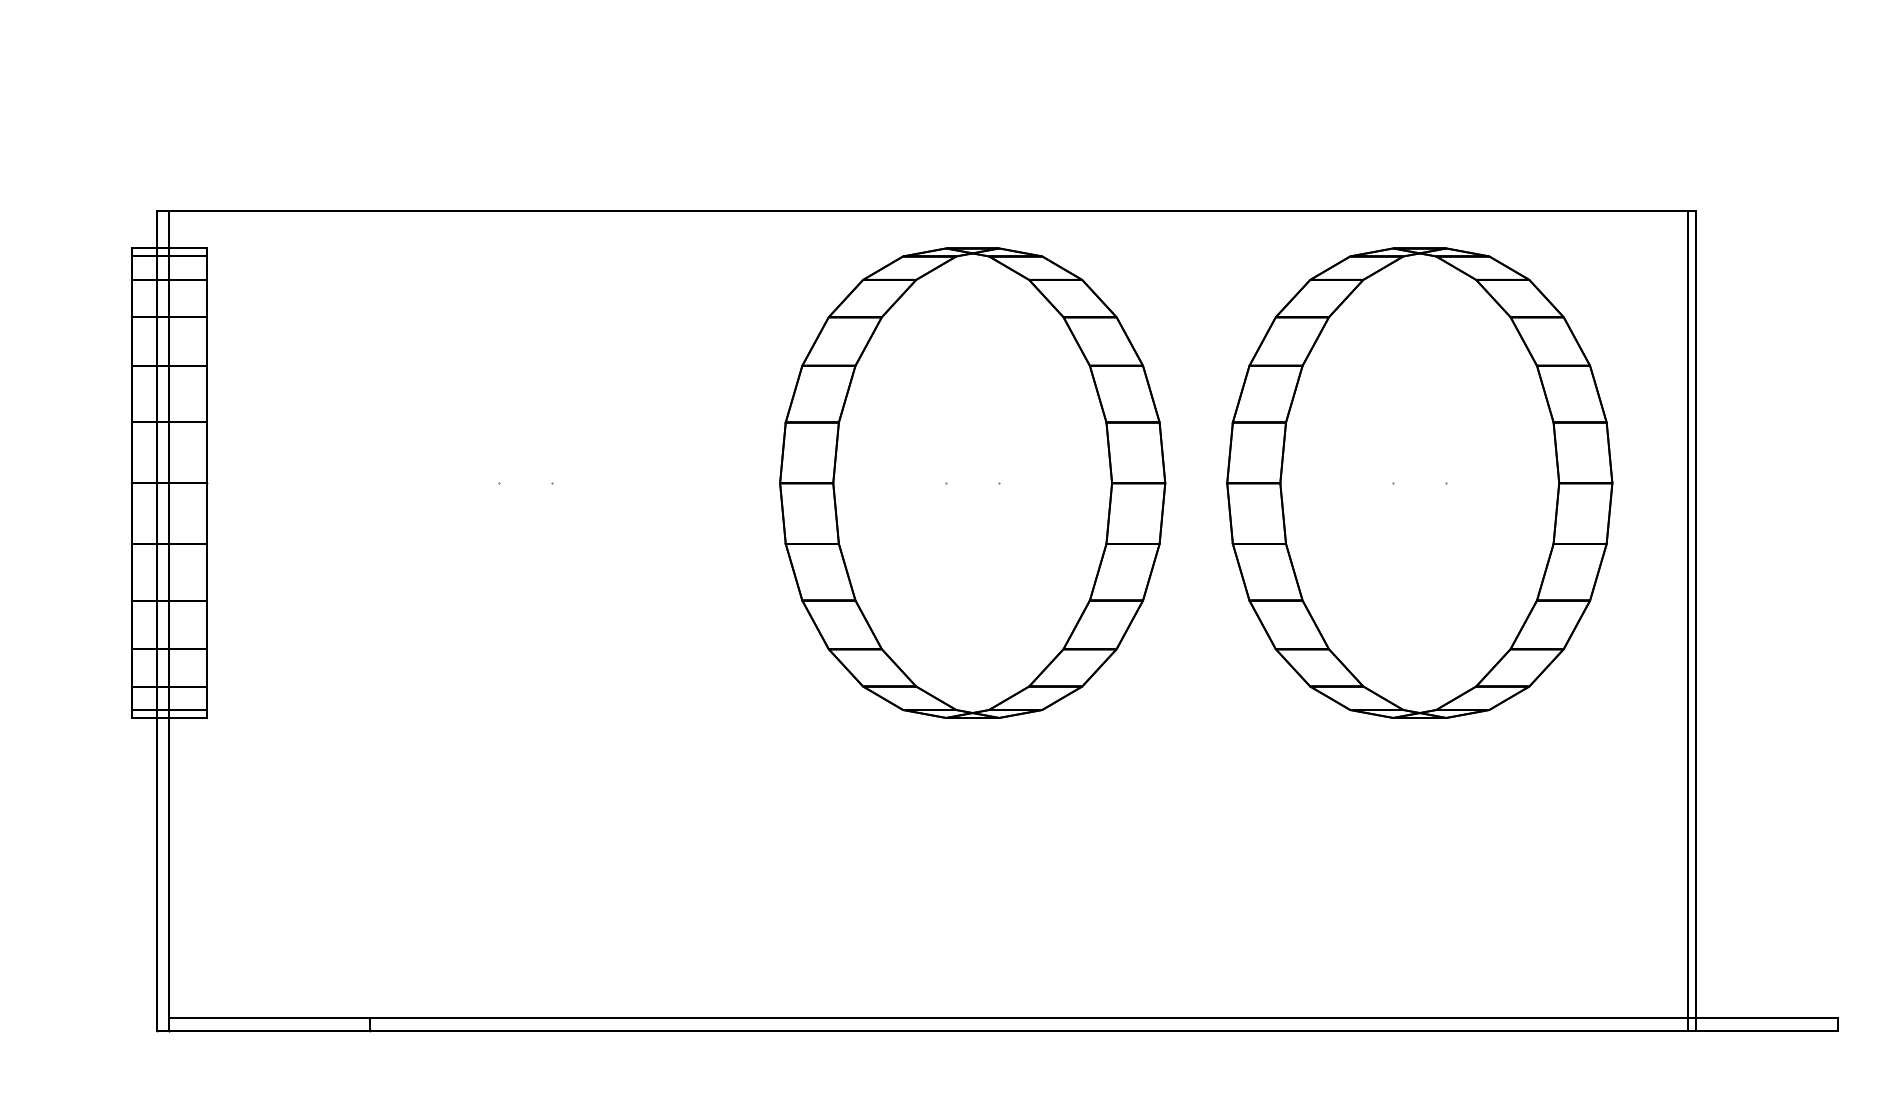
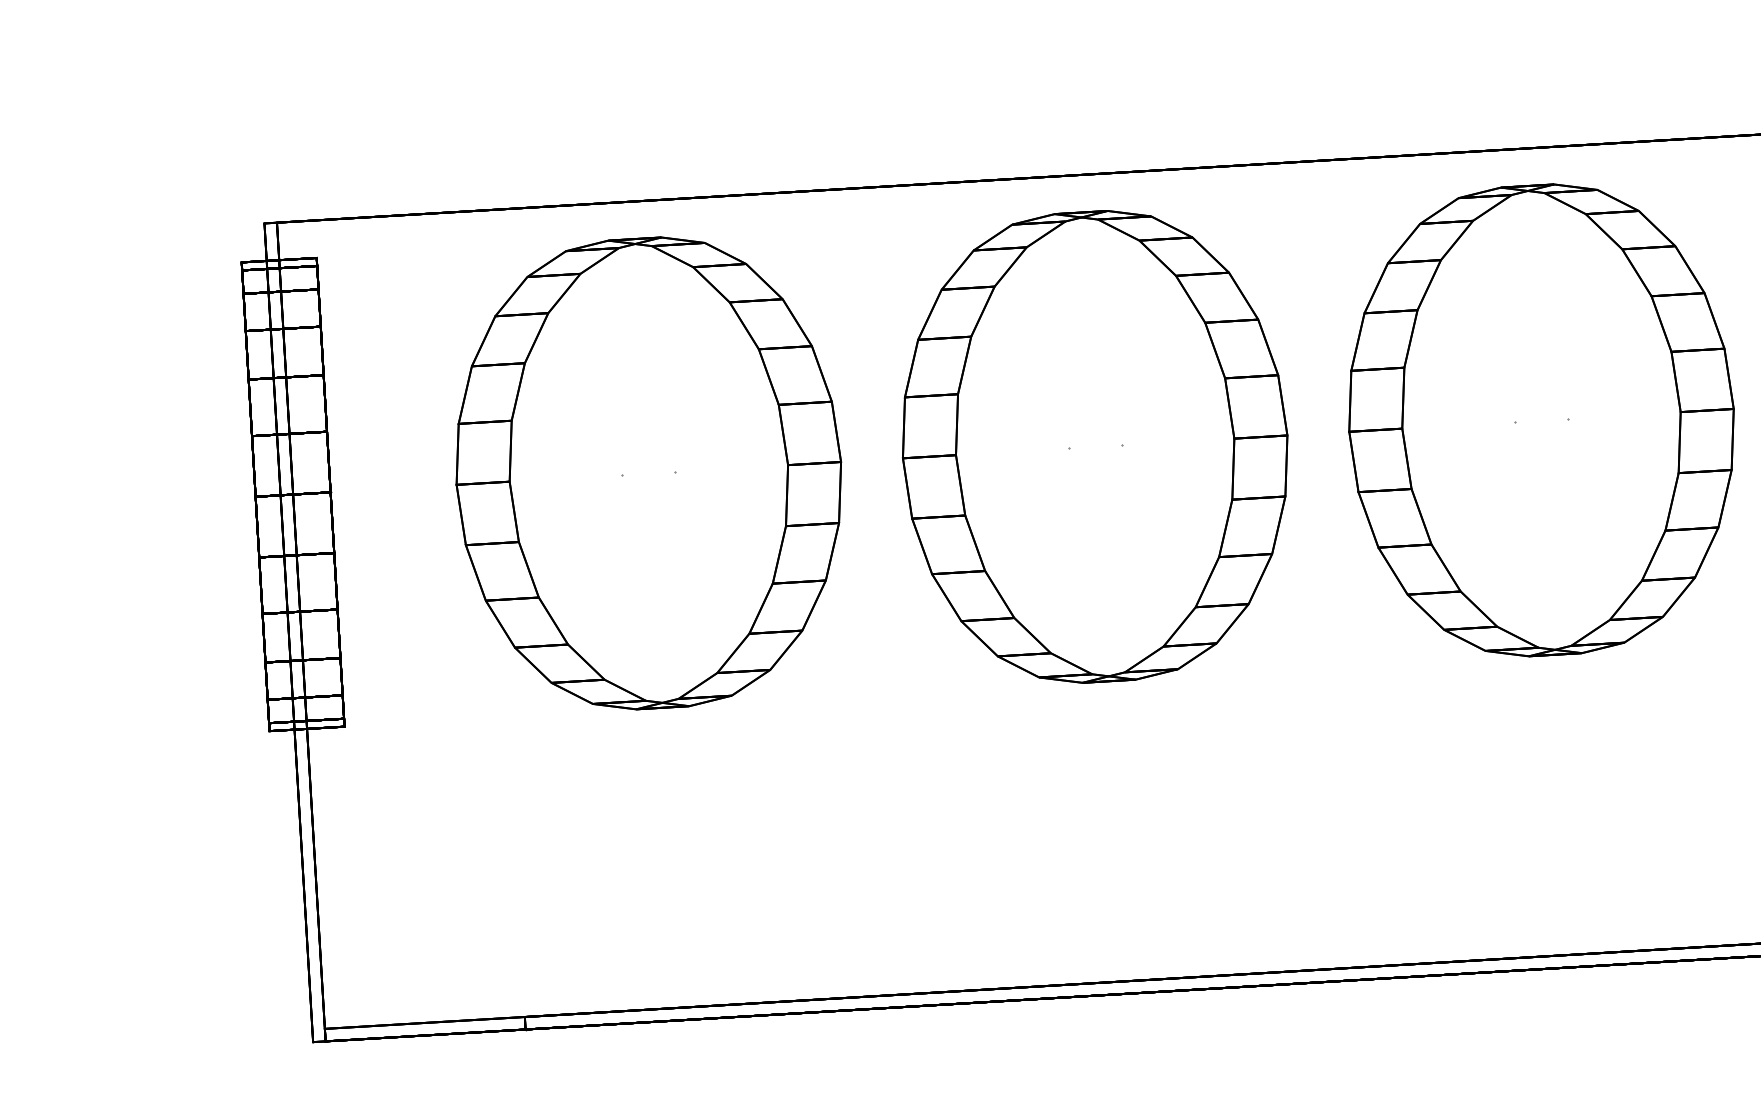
part: (525, 482) -> (648, 472), added

